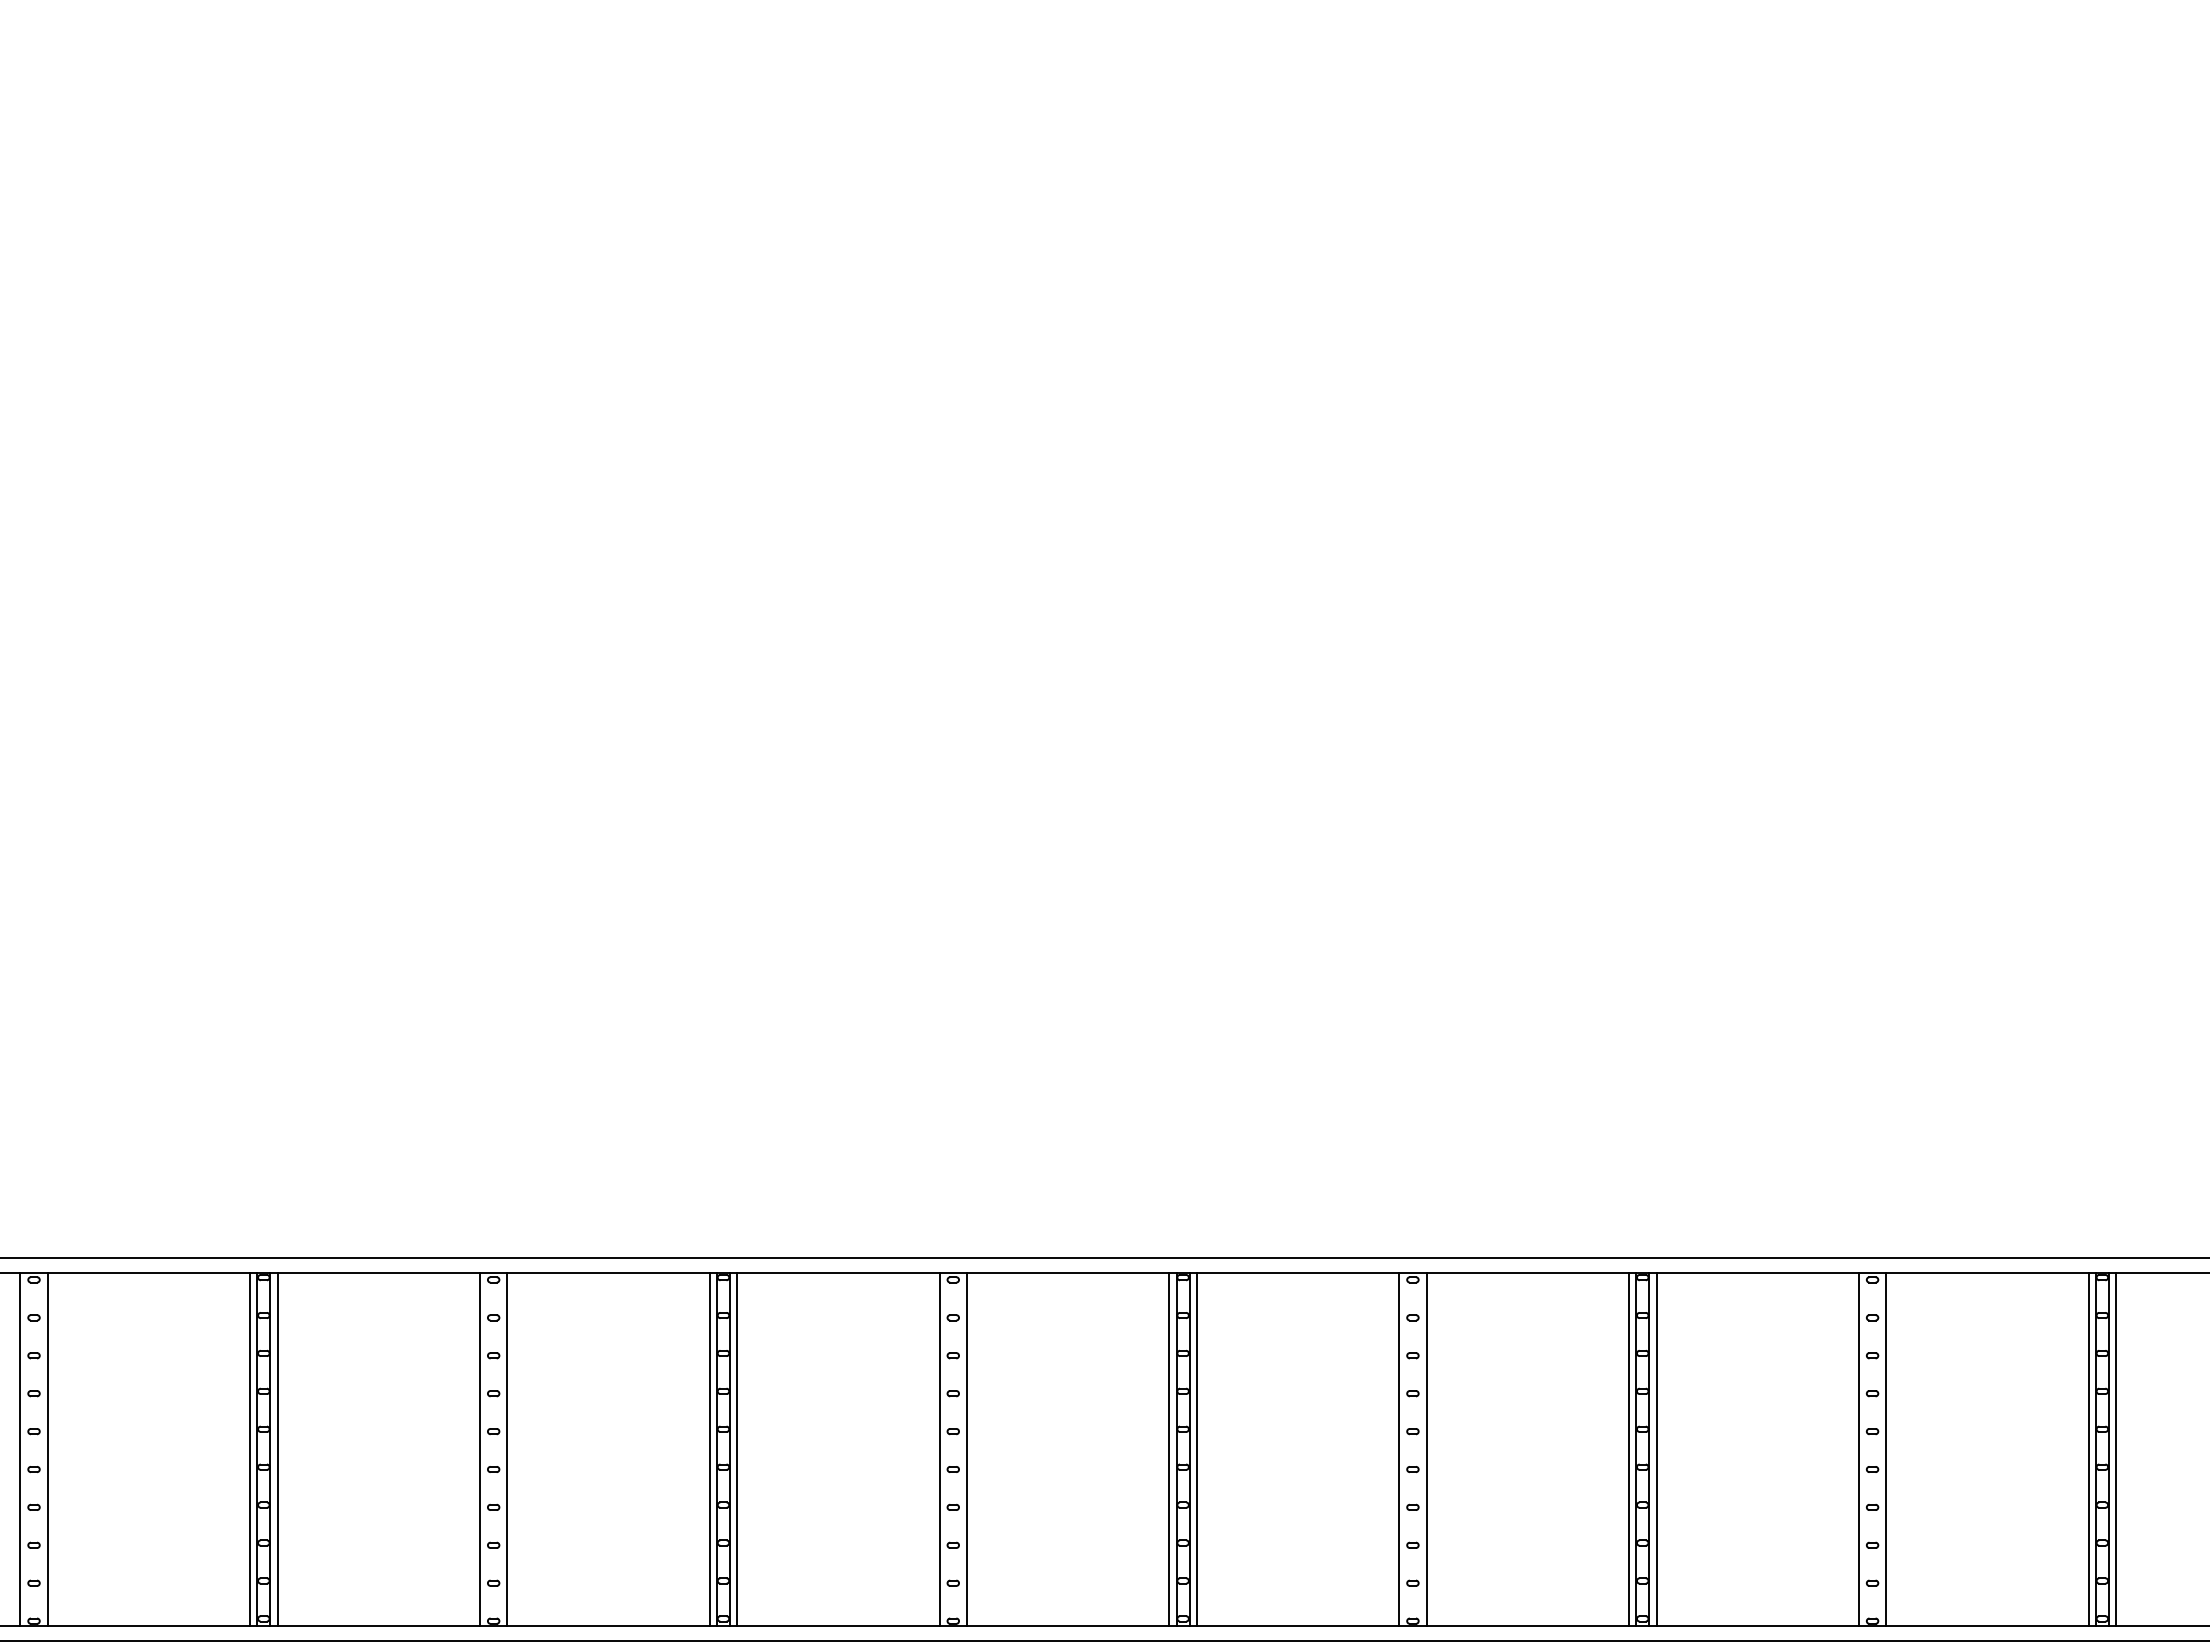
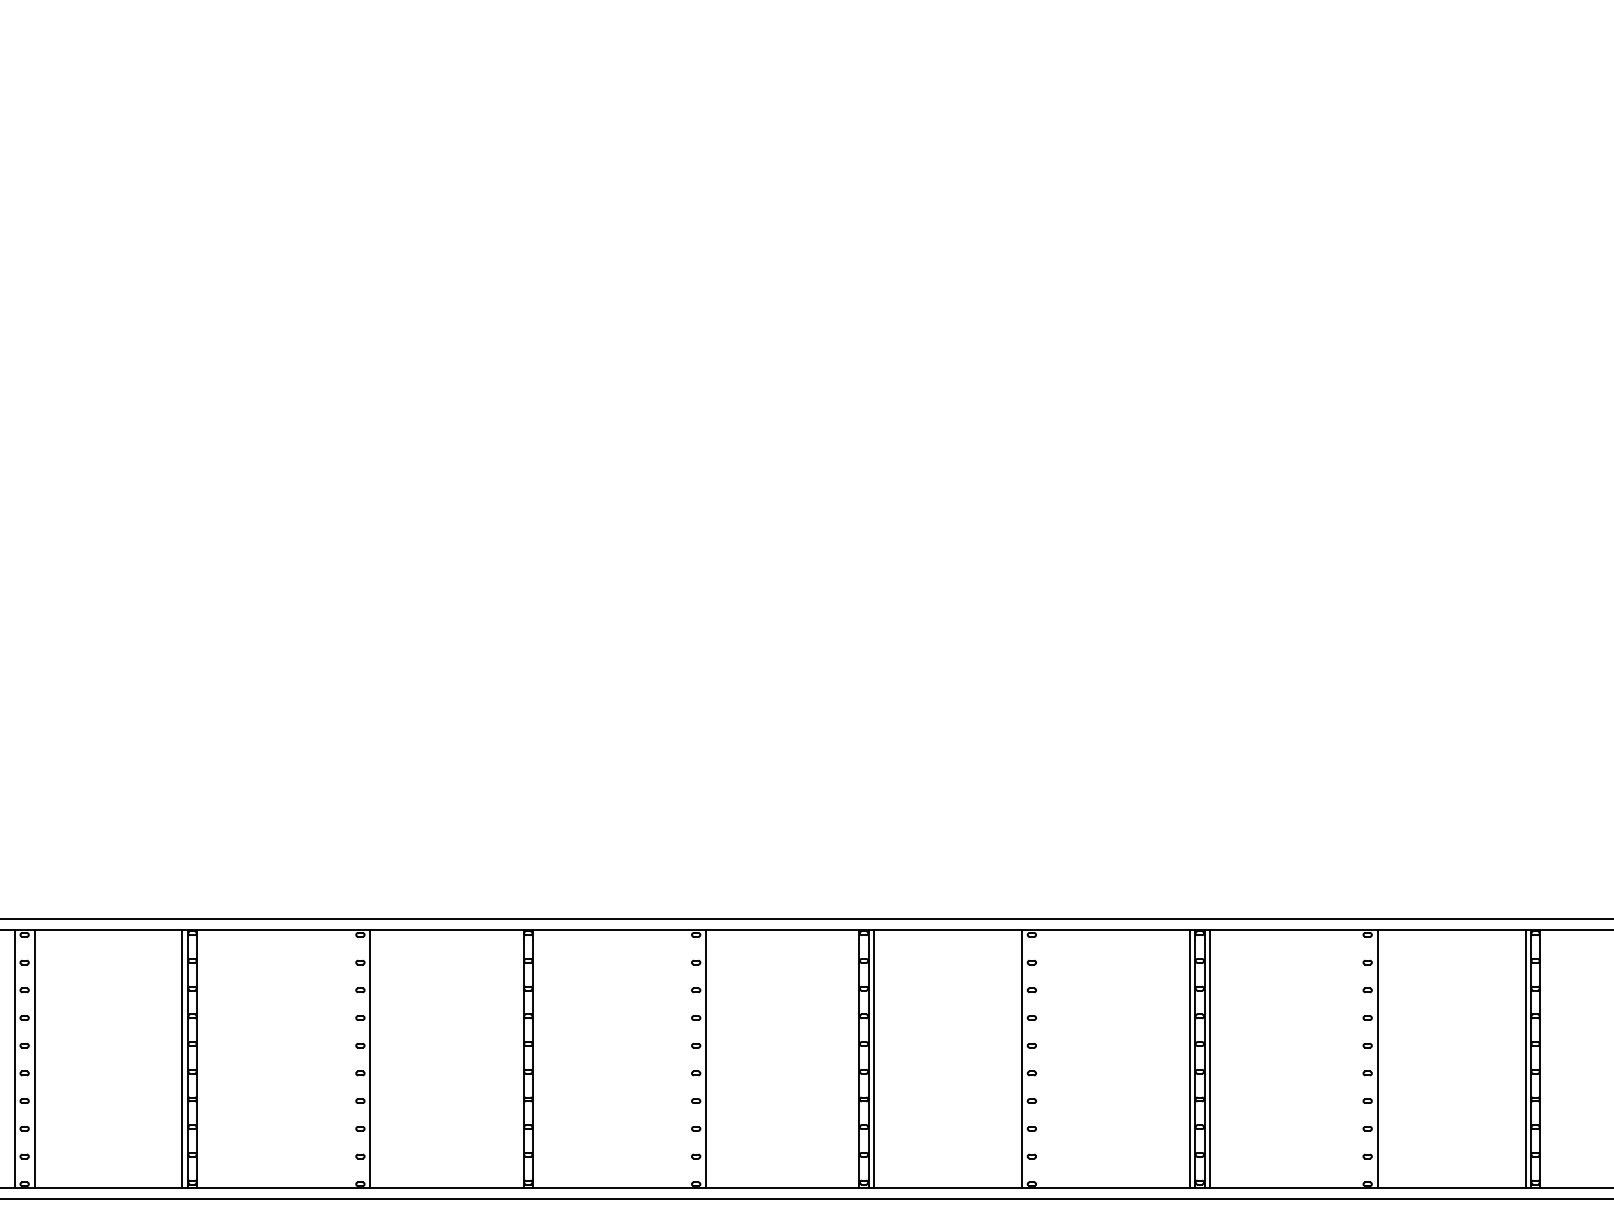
line: (277, 1449) -> (202, 1058), removed
line: (479, 1449) -> (350, 1058), removed
line: (709, 1449) -> (518, 1058), removed
line: (737, 1449) -> (538, 1058), removed
line: (939, 1449) -> (686, 1058), removed
line: (1169, 1449) -> (854, 1058), removed
line: (1426, 1449) -> (1041, 1058), removed
line: (1858, 1449) -> (1357, 1058), removed
line: (2116, 1449) -> (1545, 1058), removed

